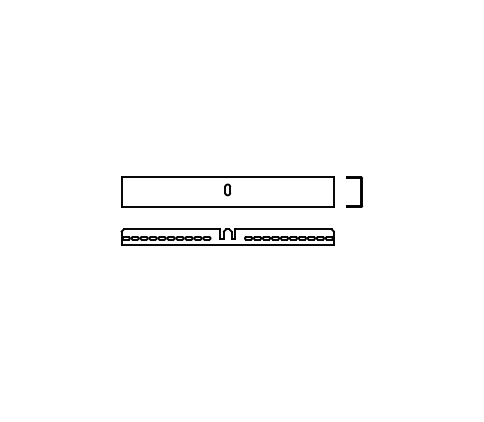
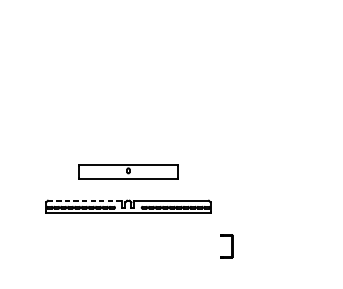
part: (227, 191) -> (128, 171), size x0.6
part: (354, 191) -> (226, 245), moved
line: (172, 229) -> (85, 200), solid -> dashed

